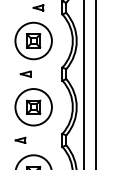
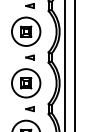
part: (25, 74) -> (29, 57), moved
part: (19, 140) -> (29, 109), moved

